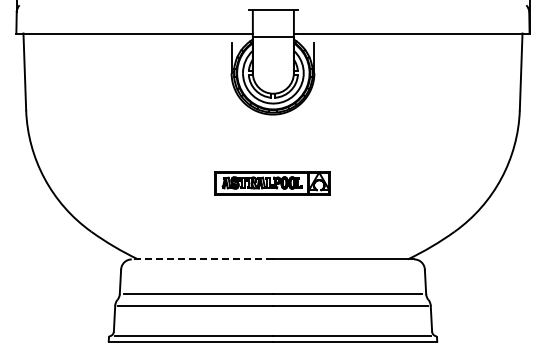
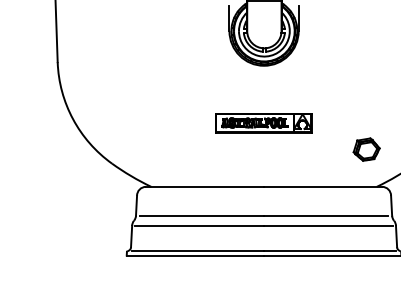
part: (395, 214) -> (366, 149), added
line: (202, 259) -> (205, 186), dashed -> solid

